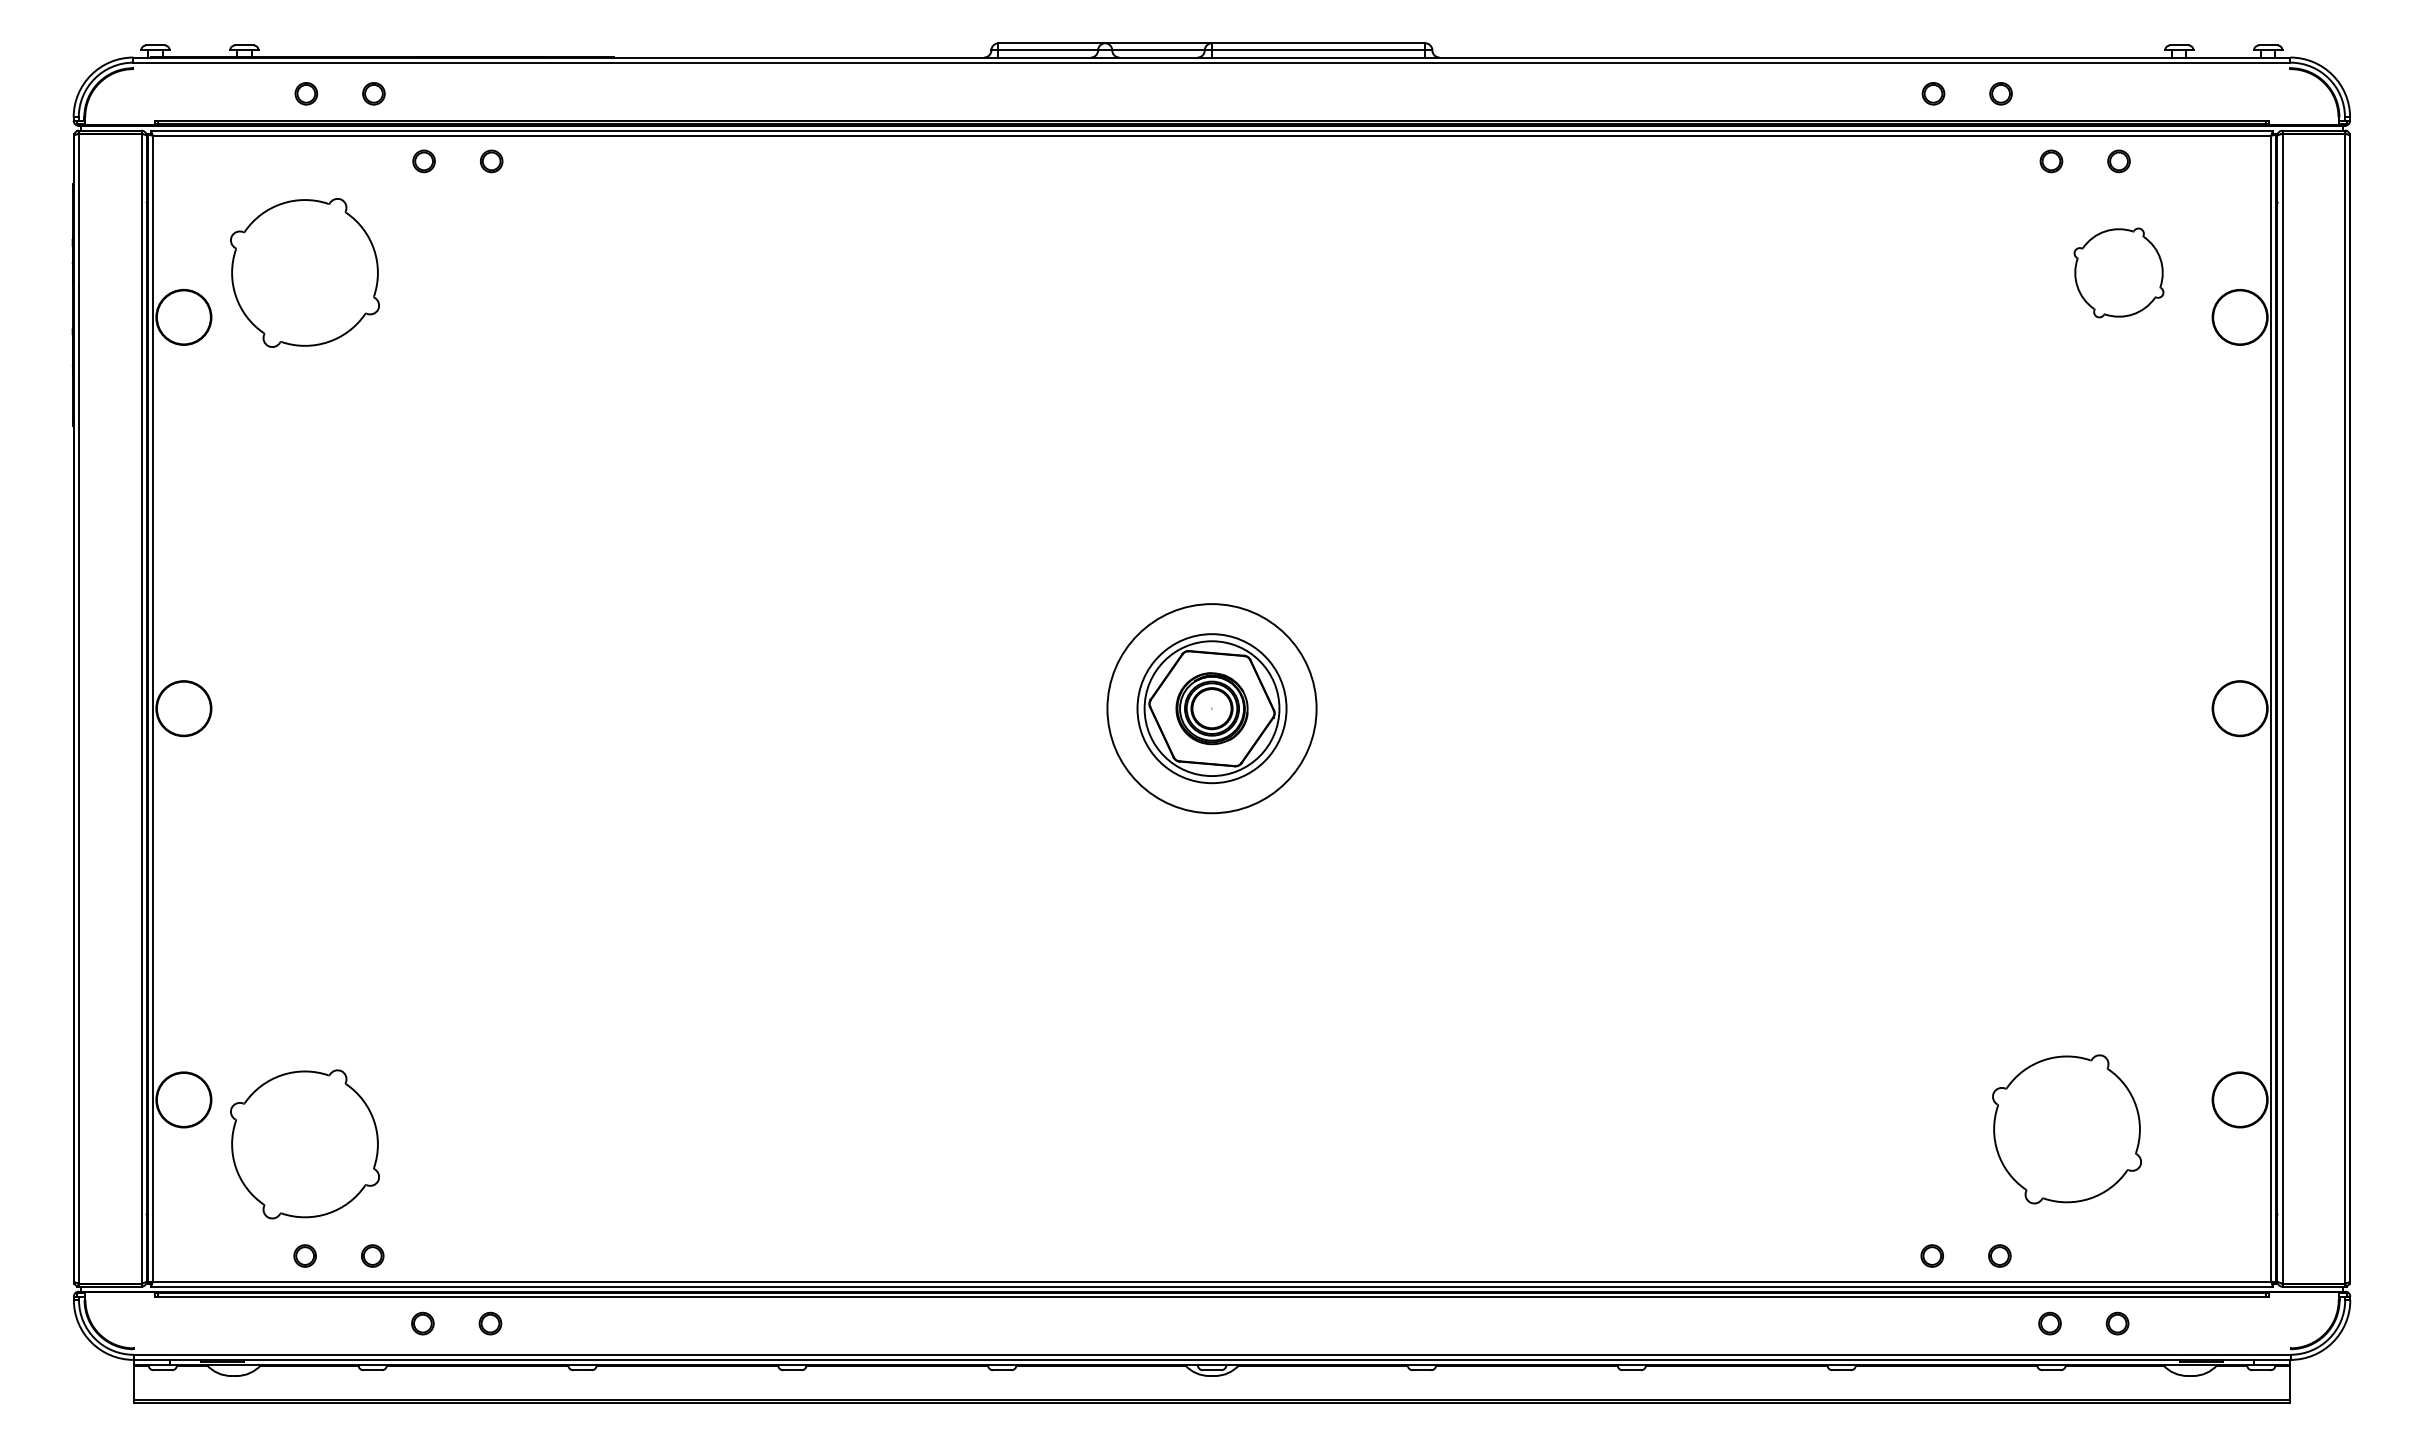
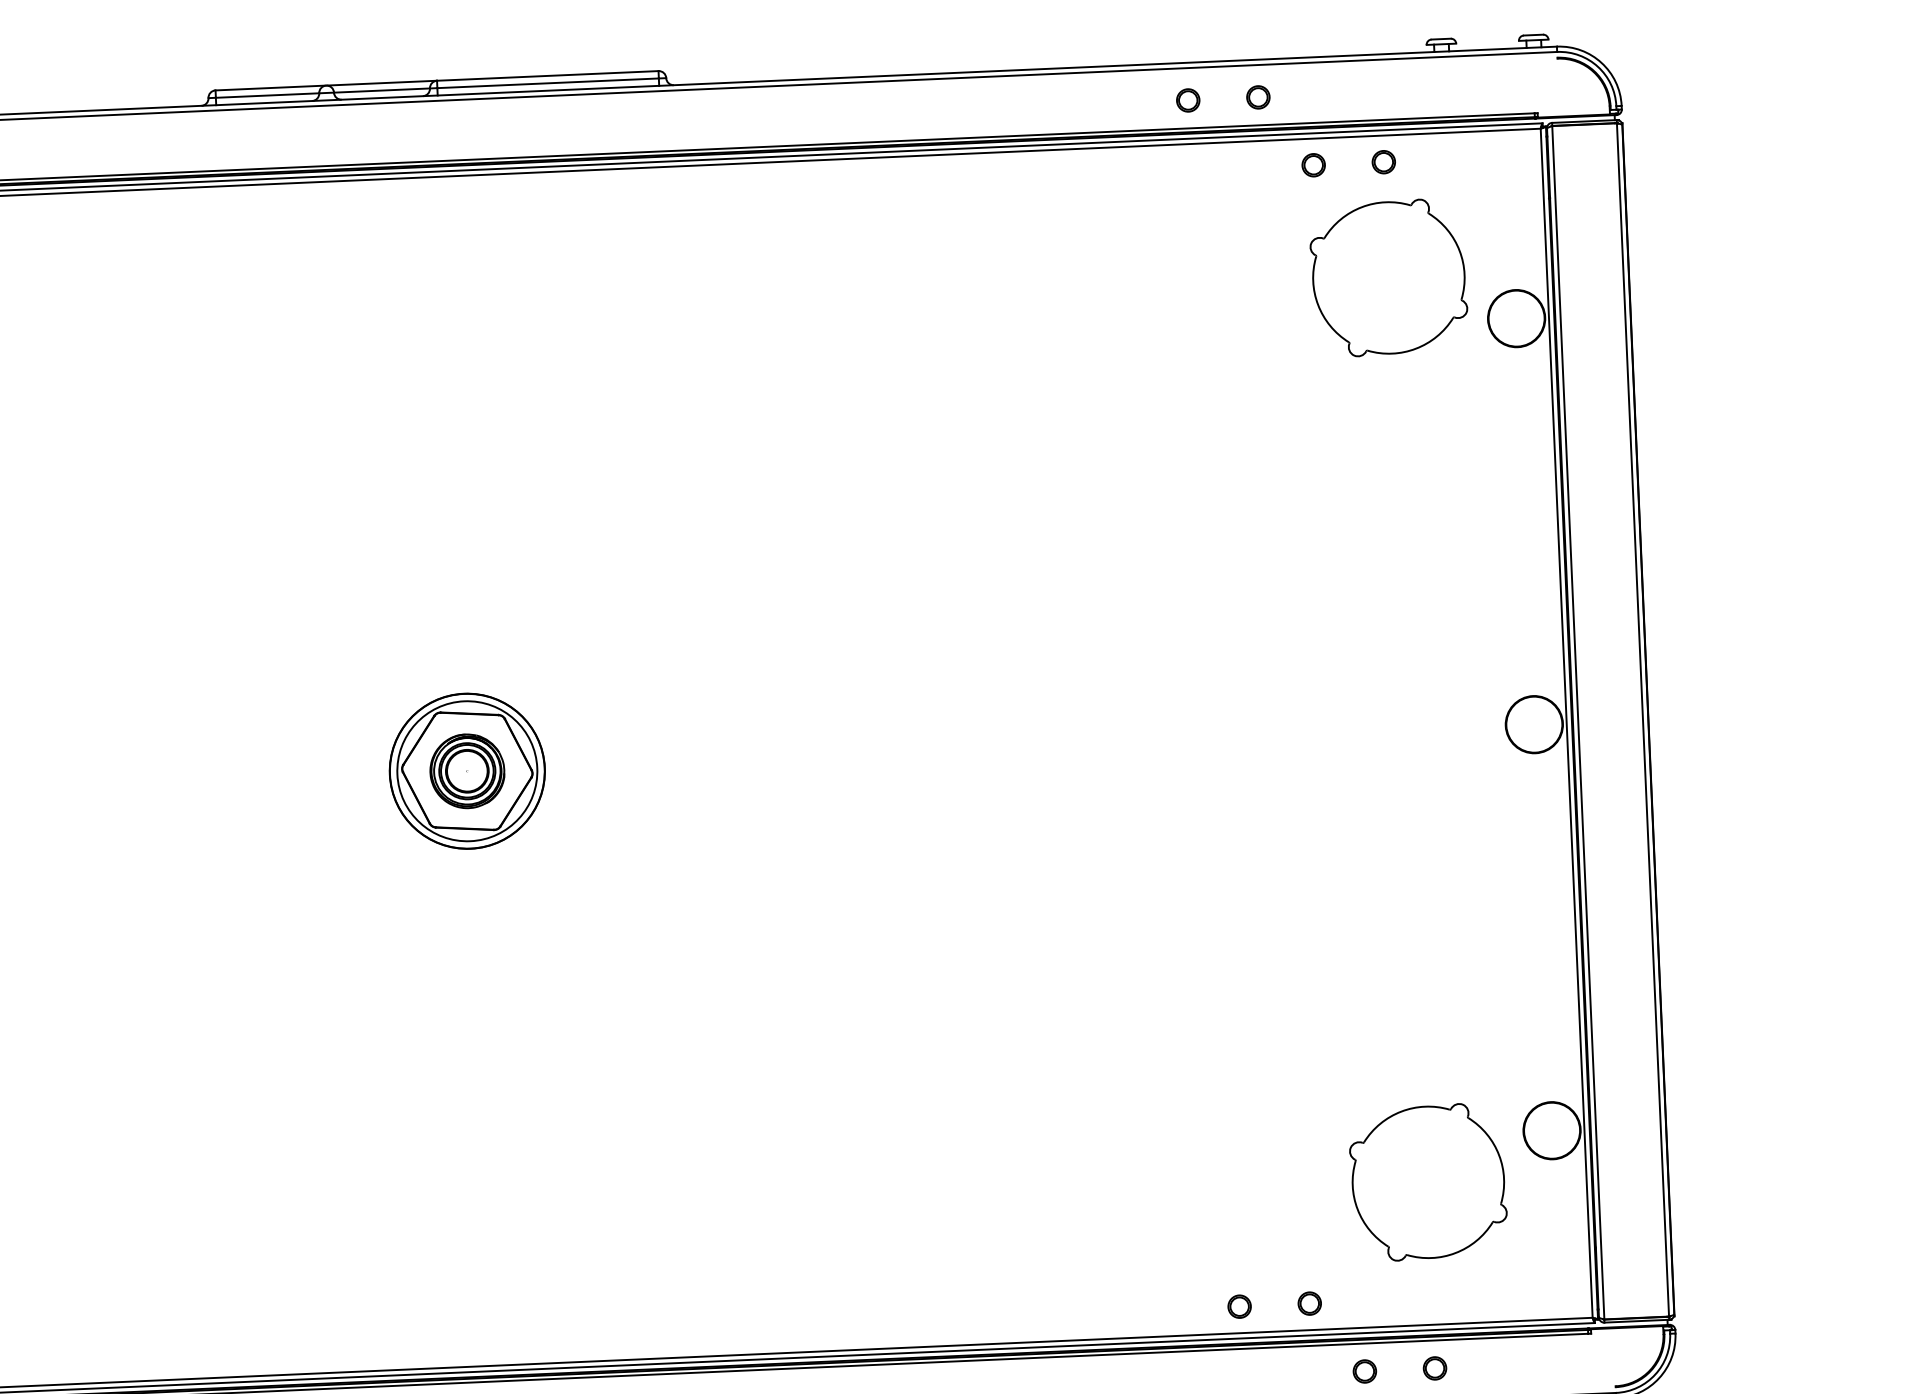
part: (2118, 272) -> (1388, 277), size x1.67
circle: (1211, 708) -> (466, 771), size x0.71
part: (2066, 1129) -> (1427, 1182), moved

